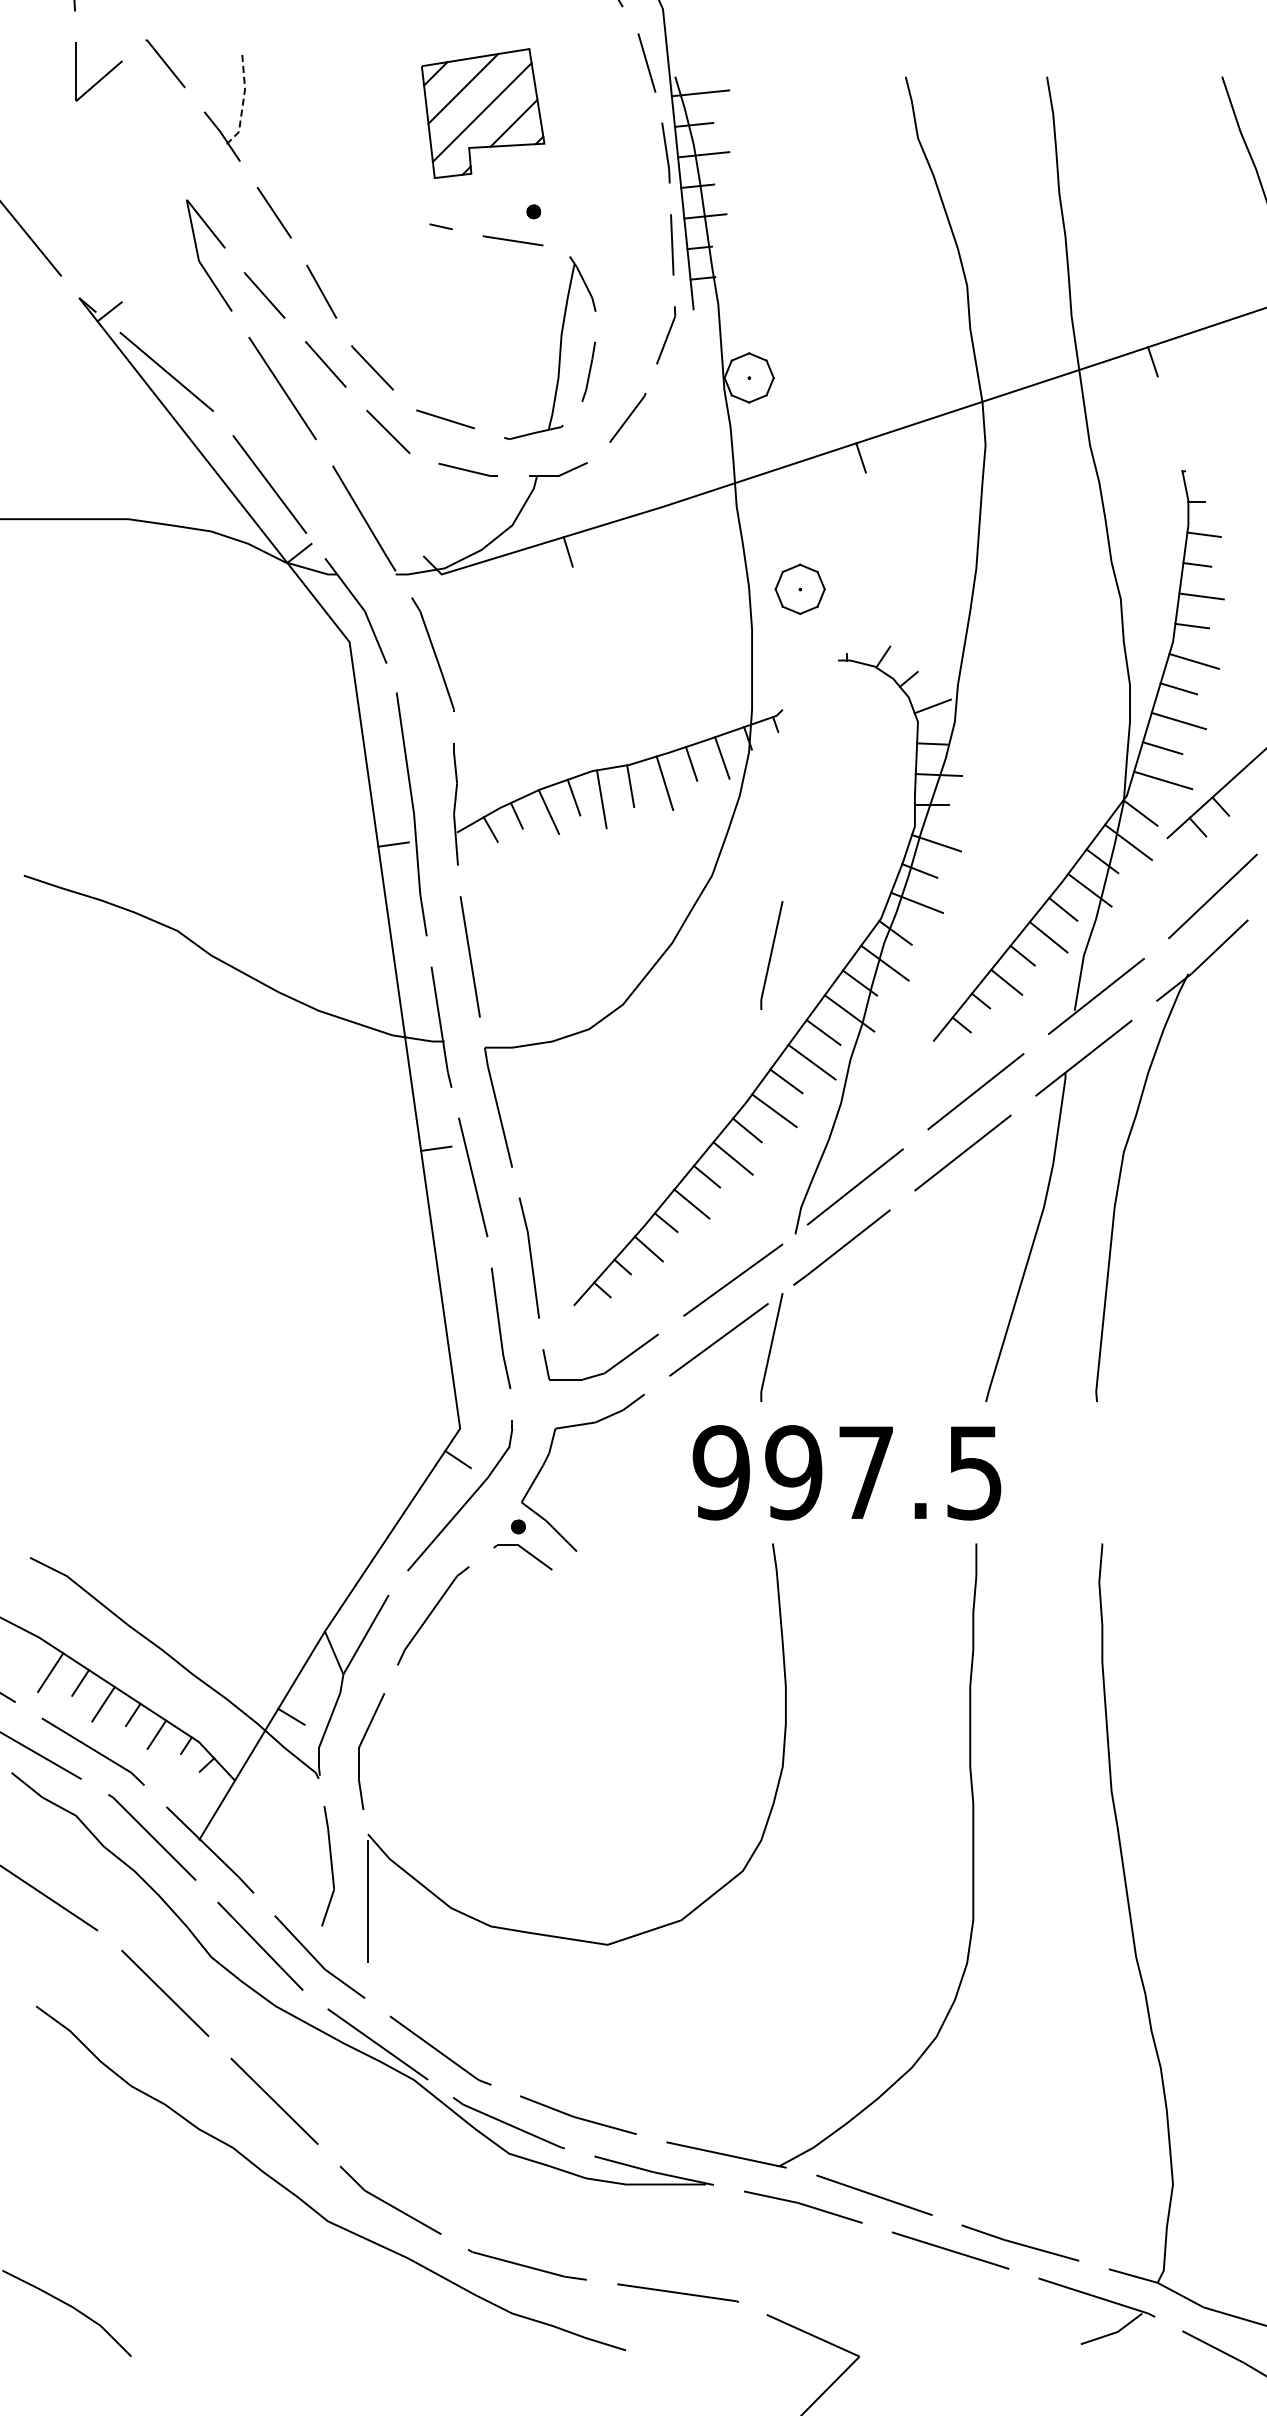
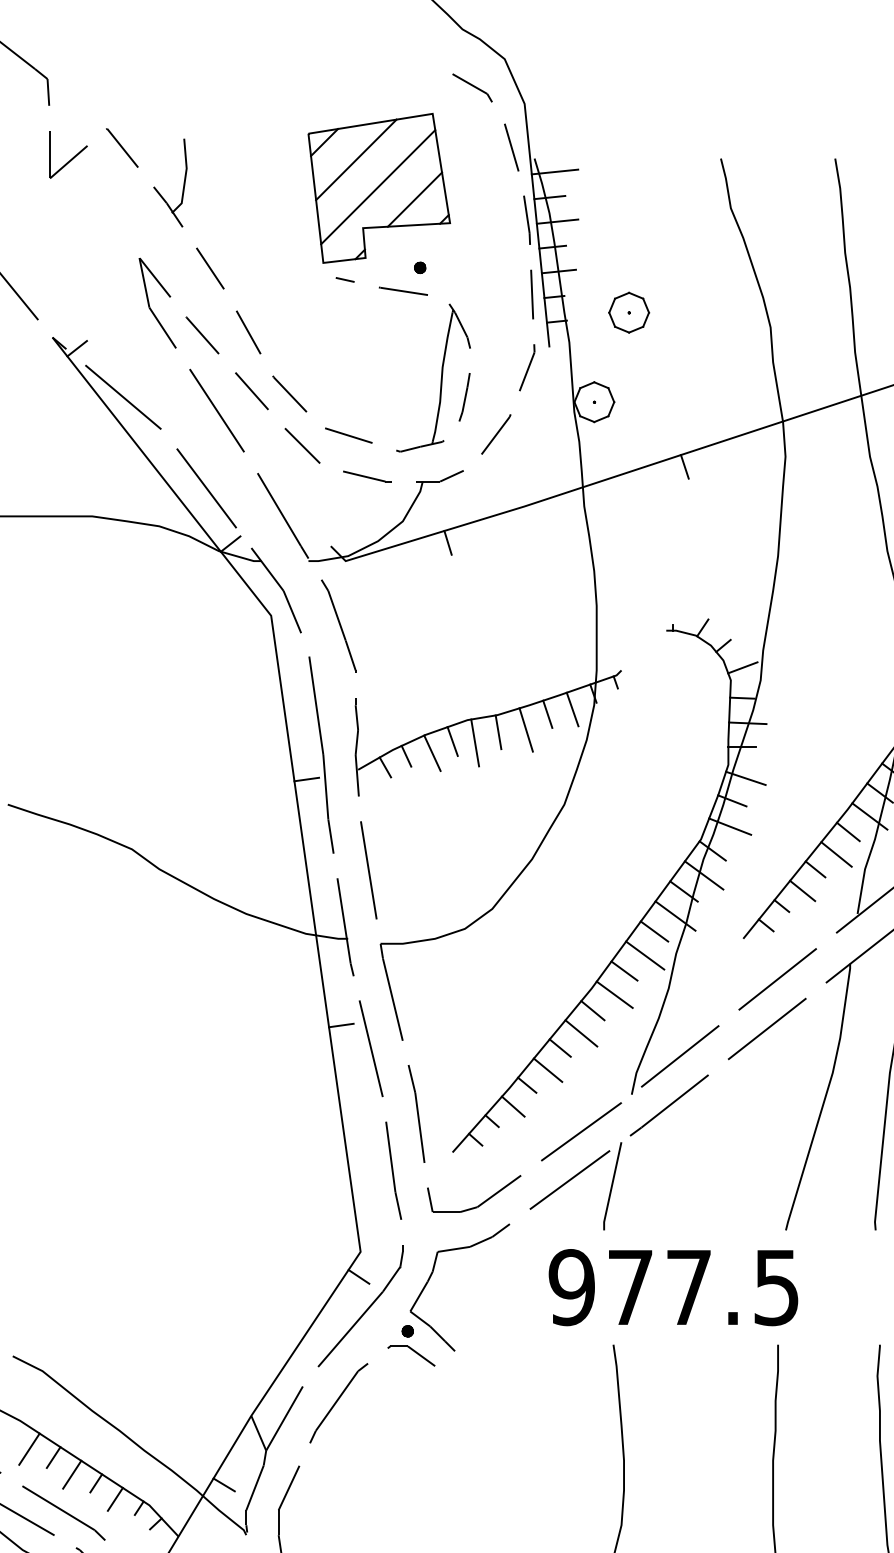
line: (243, 100) -> (185, 177), dashed -> solid
part: (482, 113) -> (378, 188), size x1.43
part: (799, 588) -> (628, 312), moved
line: (771, 955) -> (612, 869), removed
text: (793, 1472) -> (630, 1287), 997.5 -> 977.5

